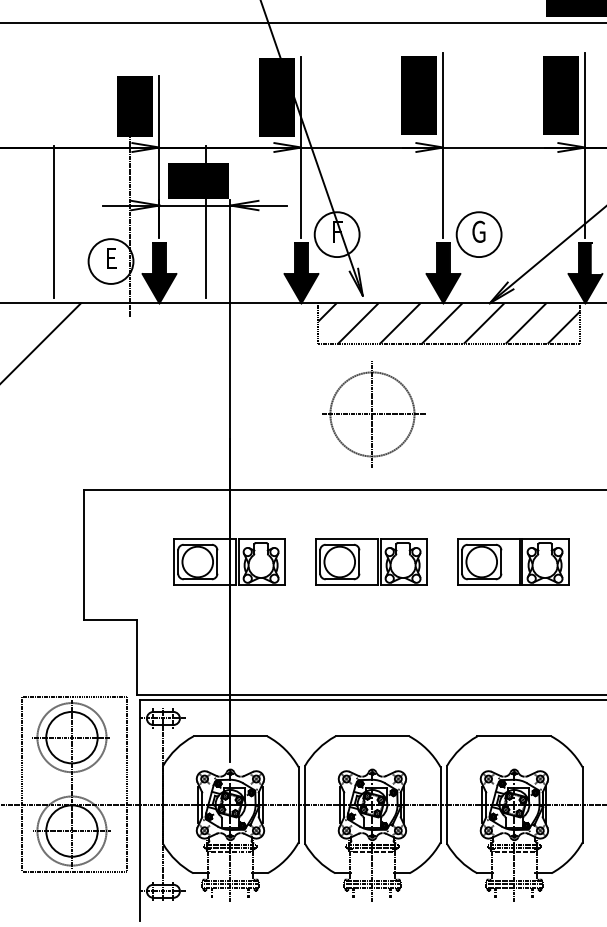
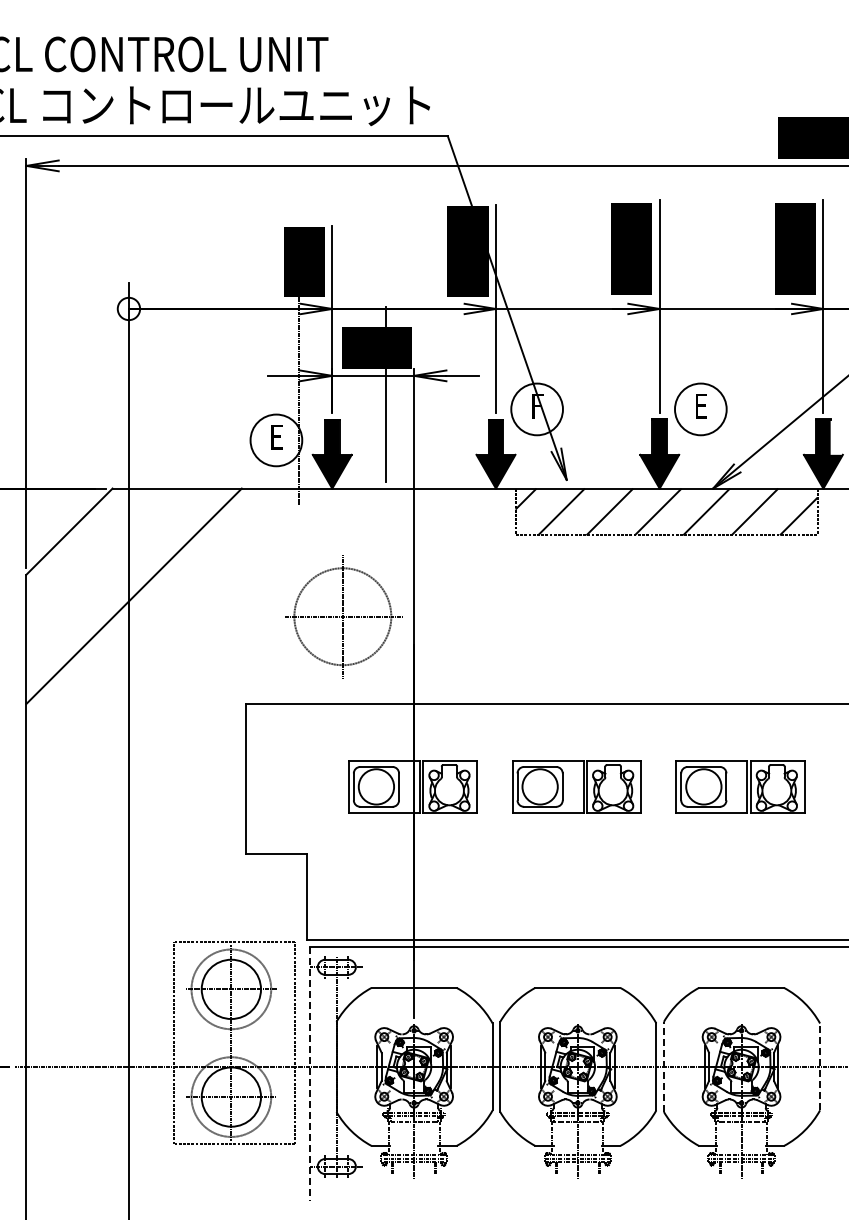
line: (54, 221) -> (211, 394), removed
text: (478, 231) -> (700, 405), G -> E
part: (373, 414) -> (343, 616), moved
line: (446, 804) -> (663, 1066), solid -> dashed
line: (582, 804) -> (820, 1066), solid -> dashed
line: (139, 811) -> (309, 1074), solid -> dashed

